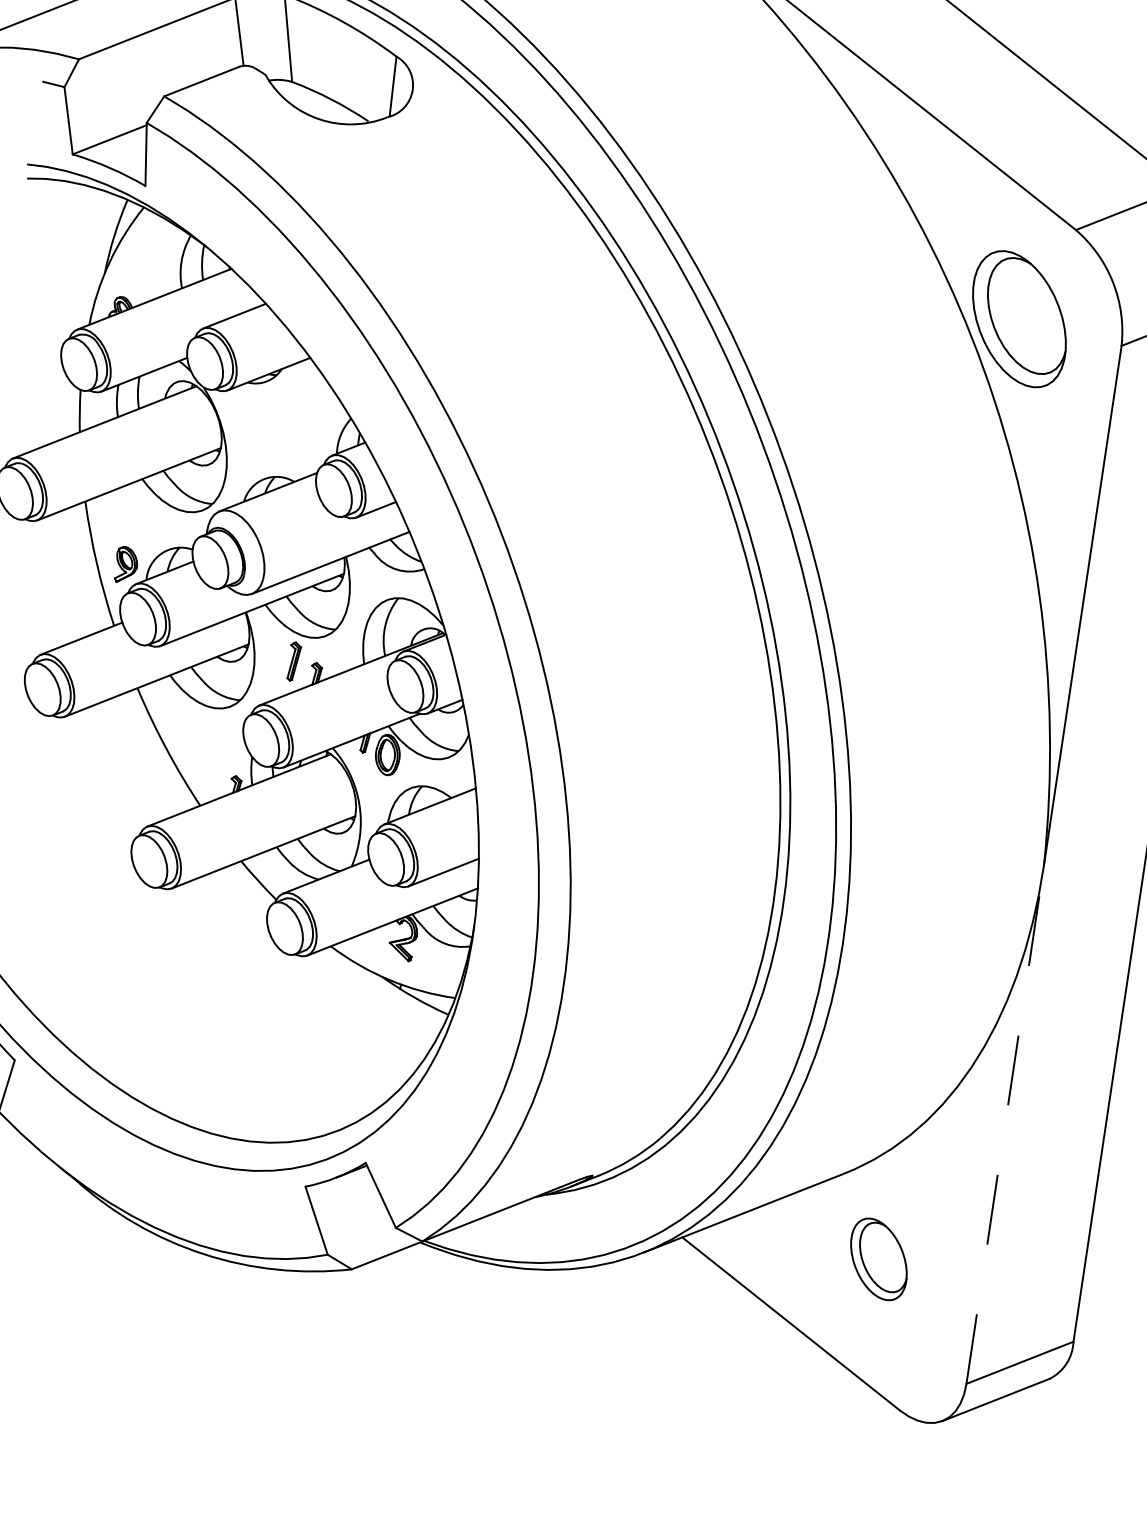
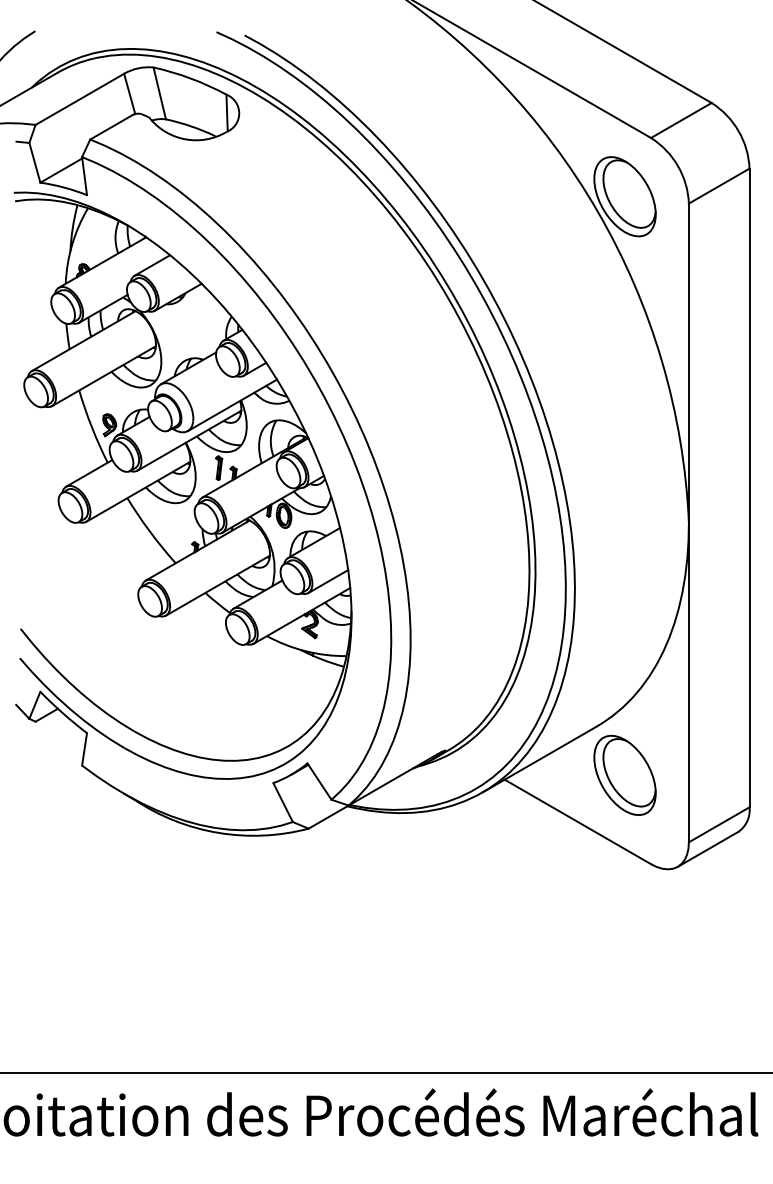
line: (1004, 1124) -> (688, 682), dashed -> solid
part: (878, 1258) -> (624, 774), size x1.67

